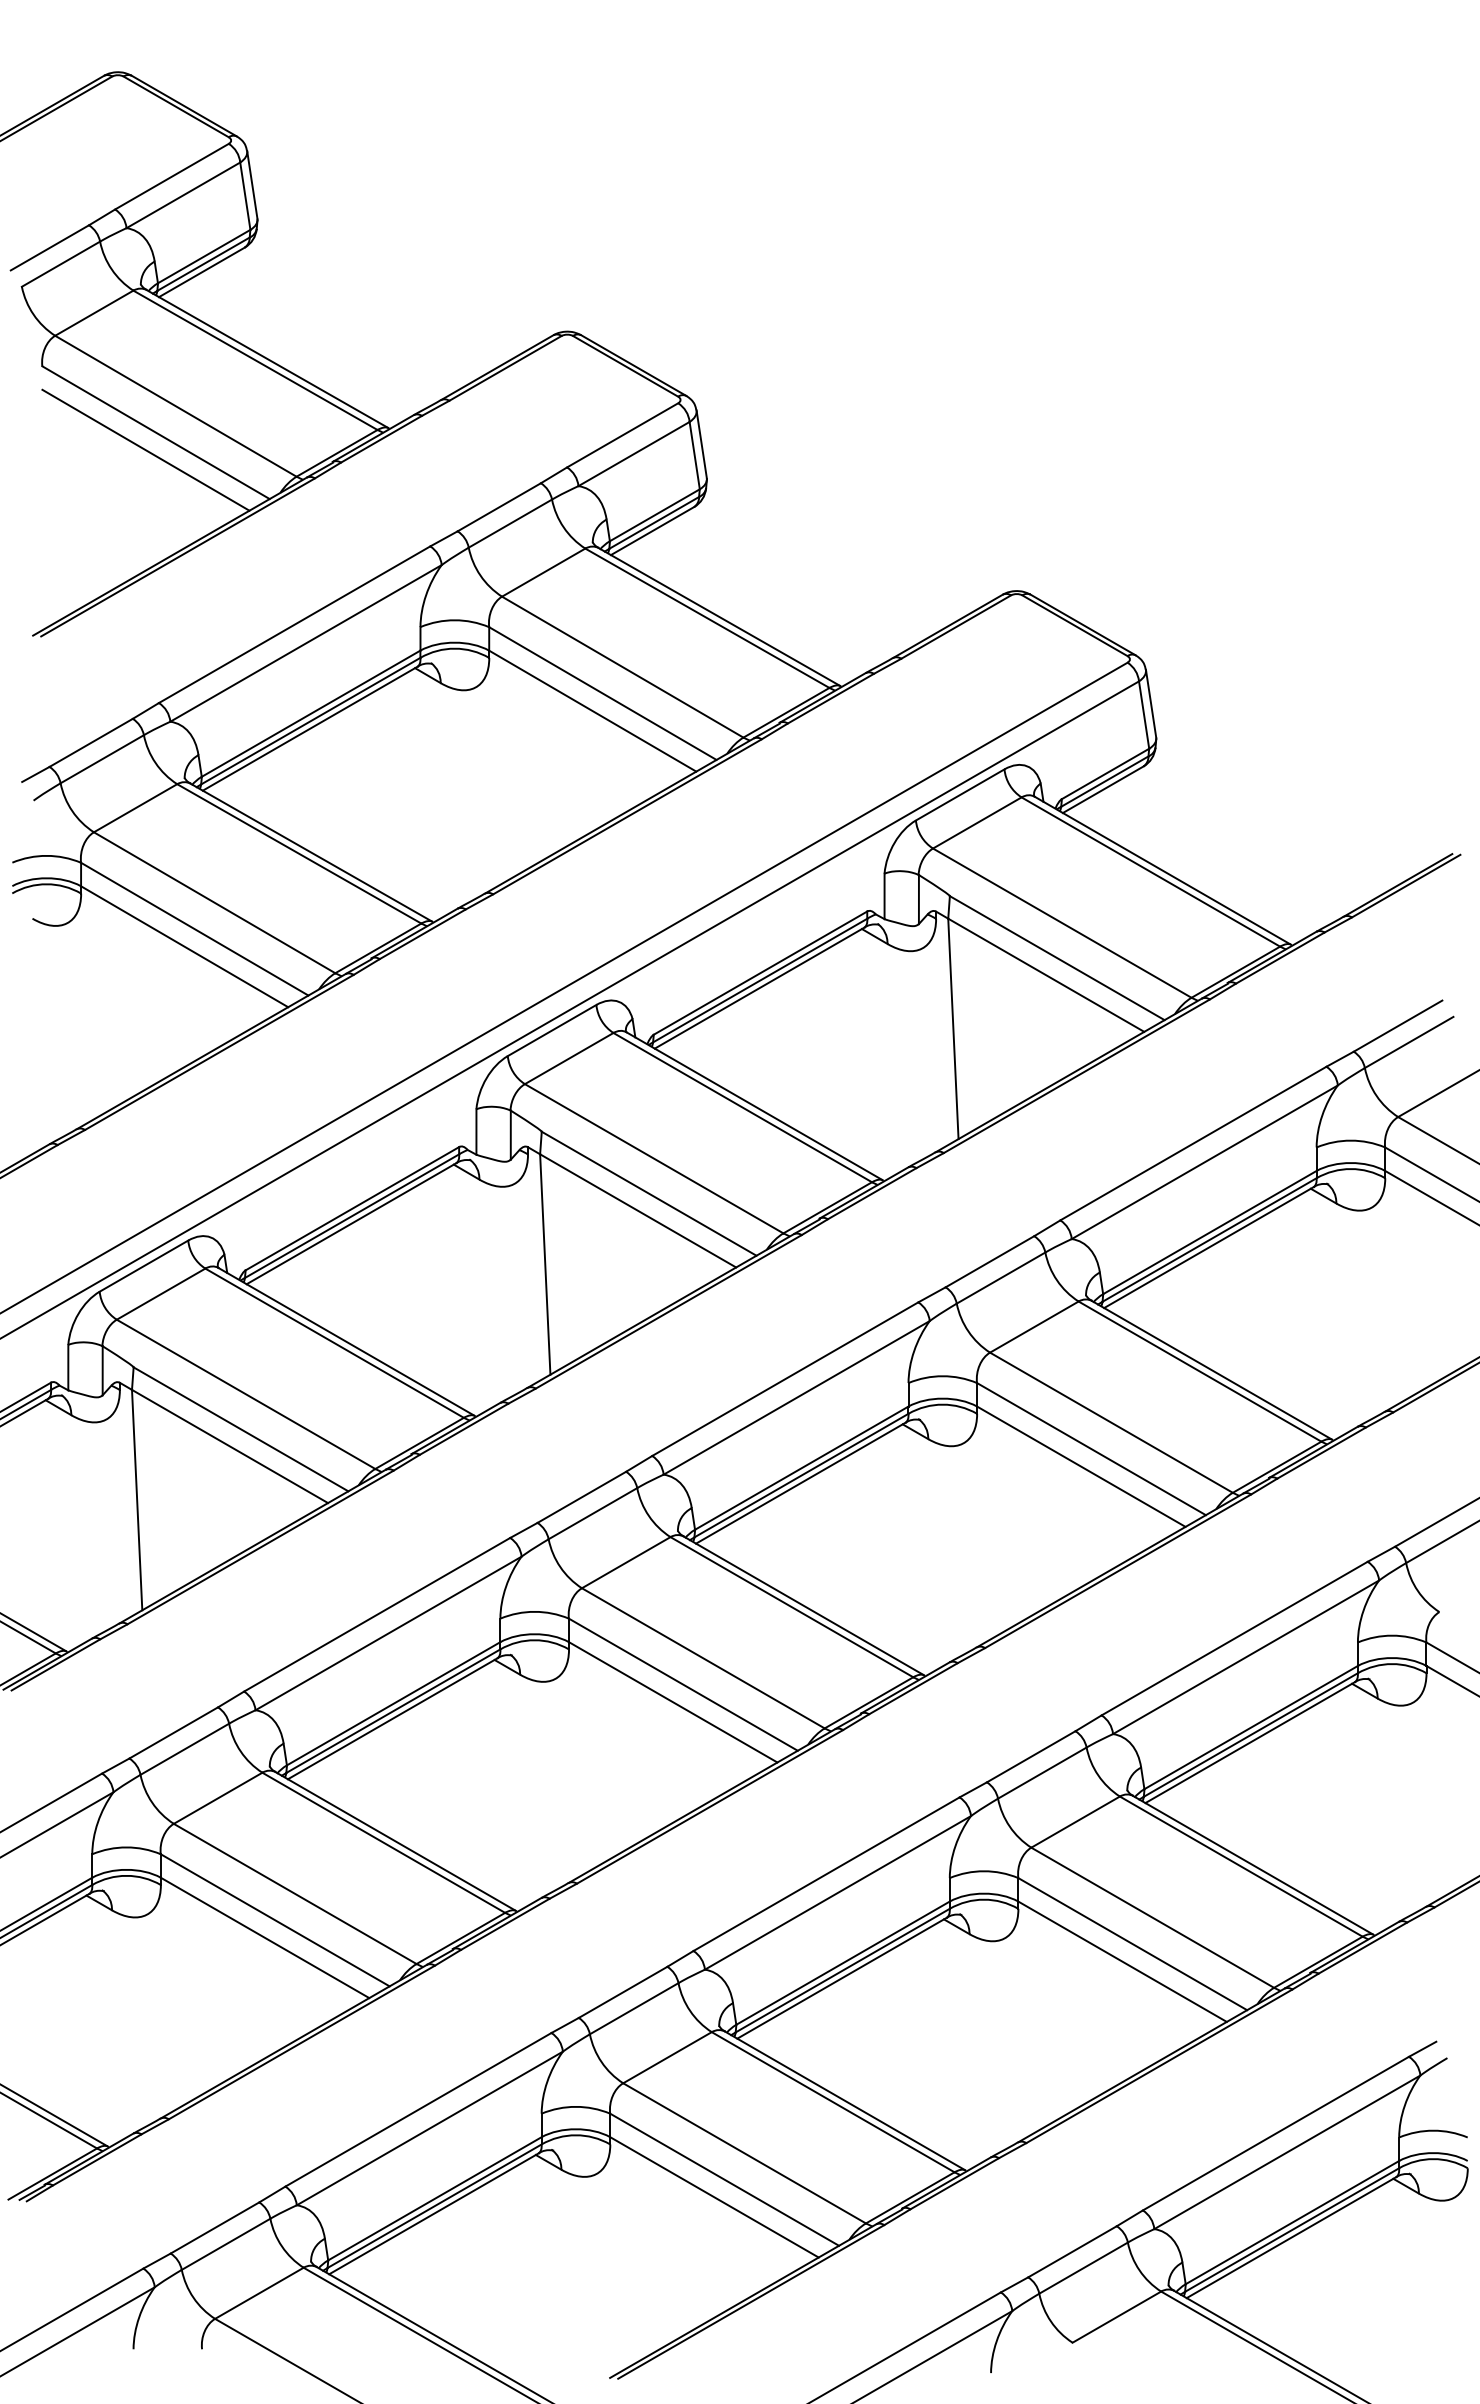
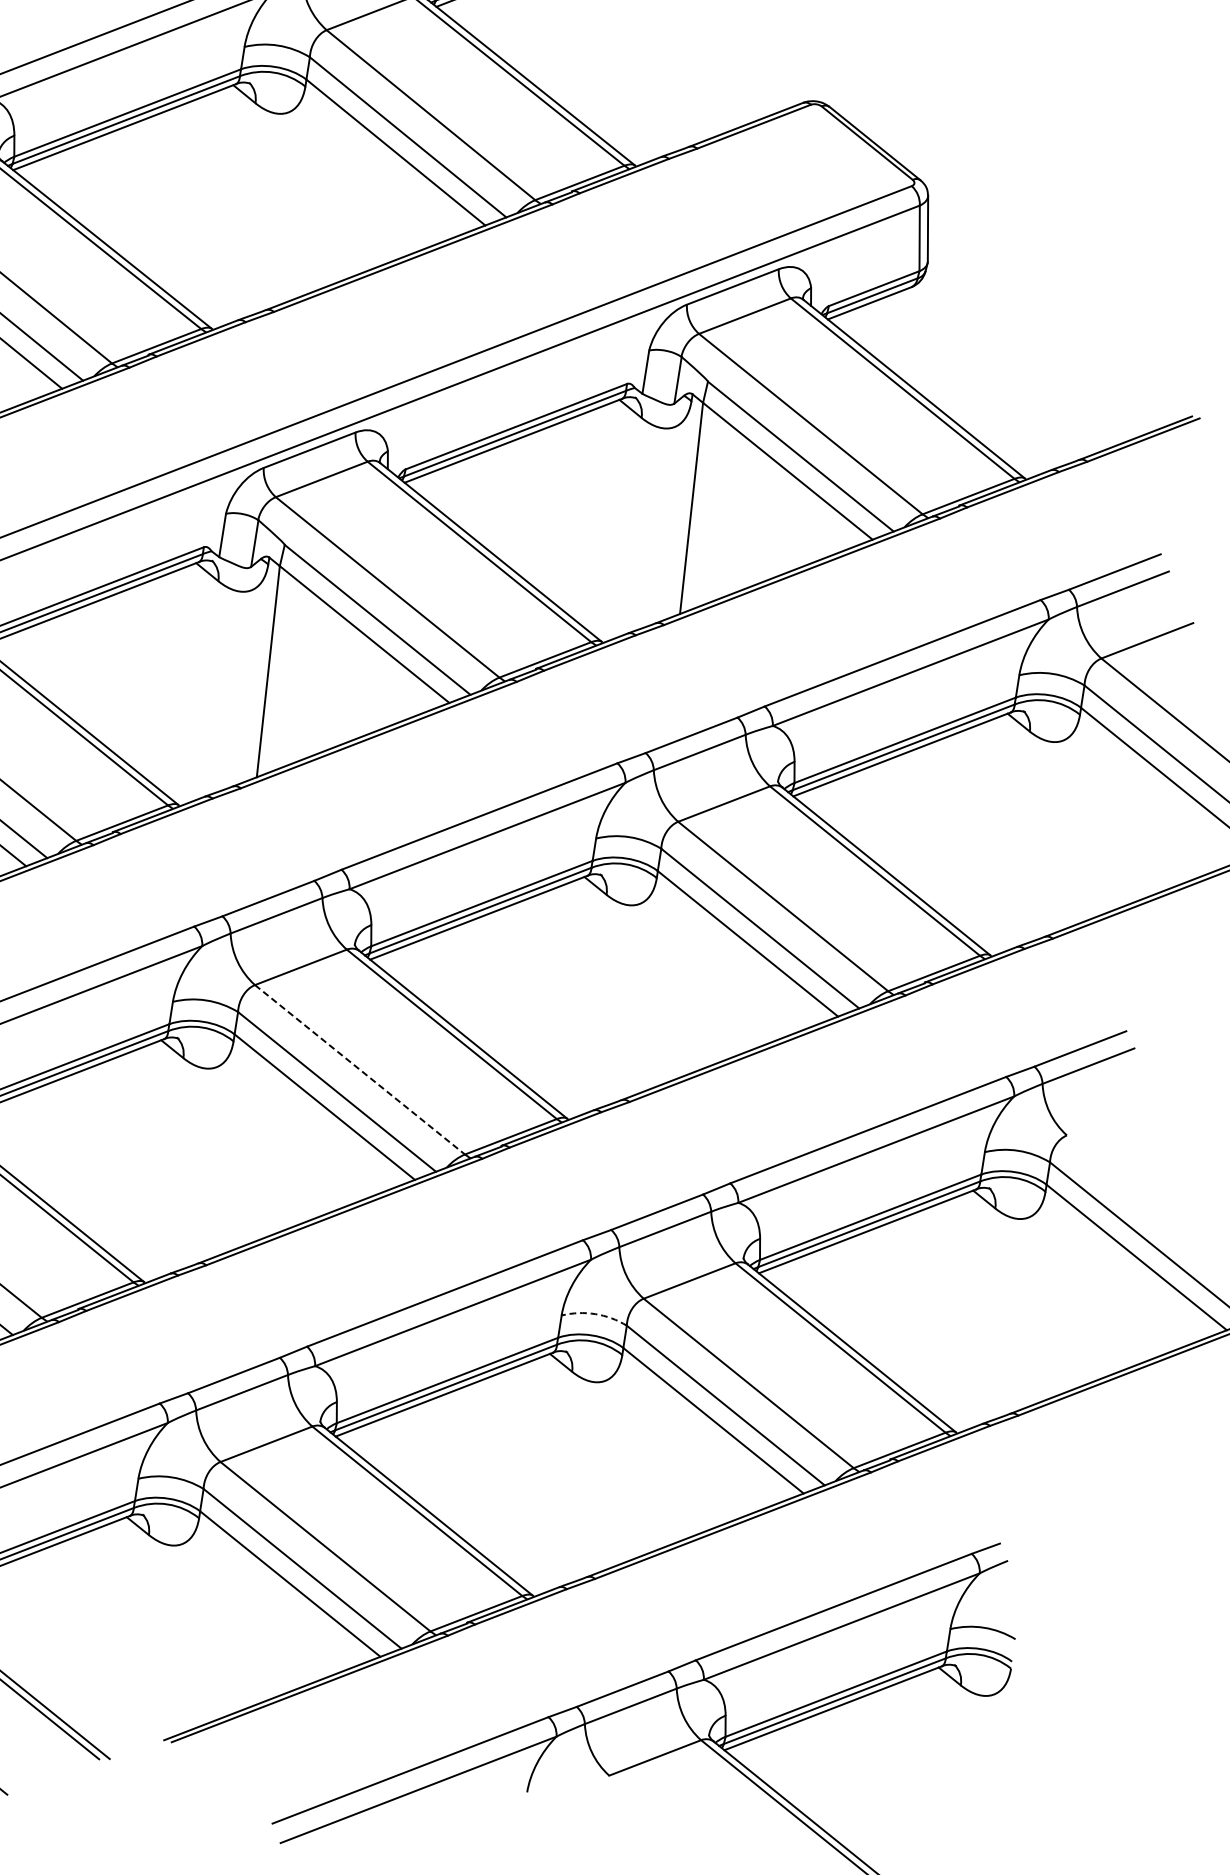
line: (703, 1658) -> (360, 1069), solid -> dashed
arc: (984, 1871) -> (595, 1314), solid -> dashed

